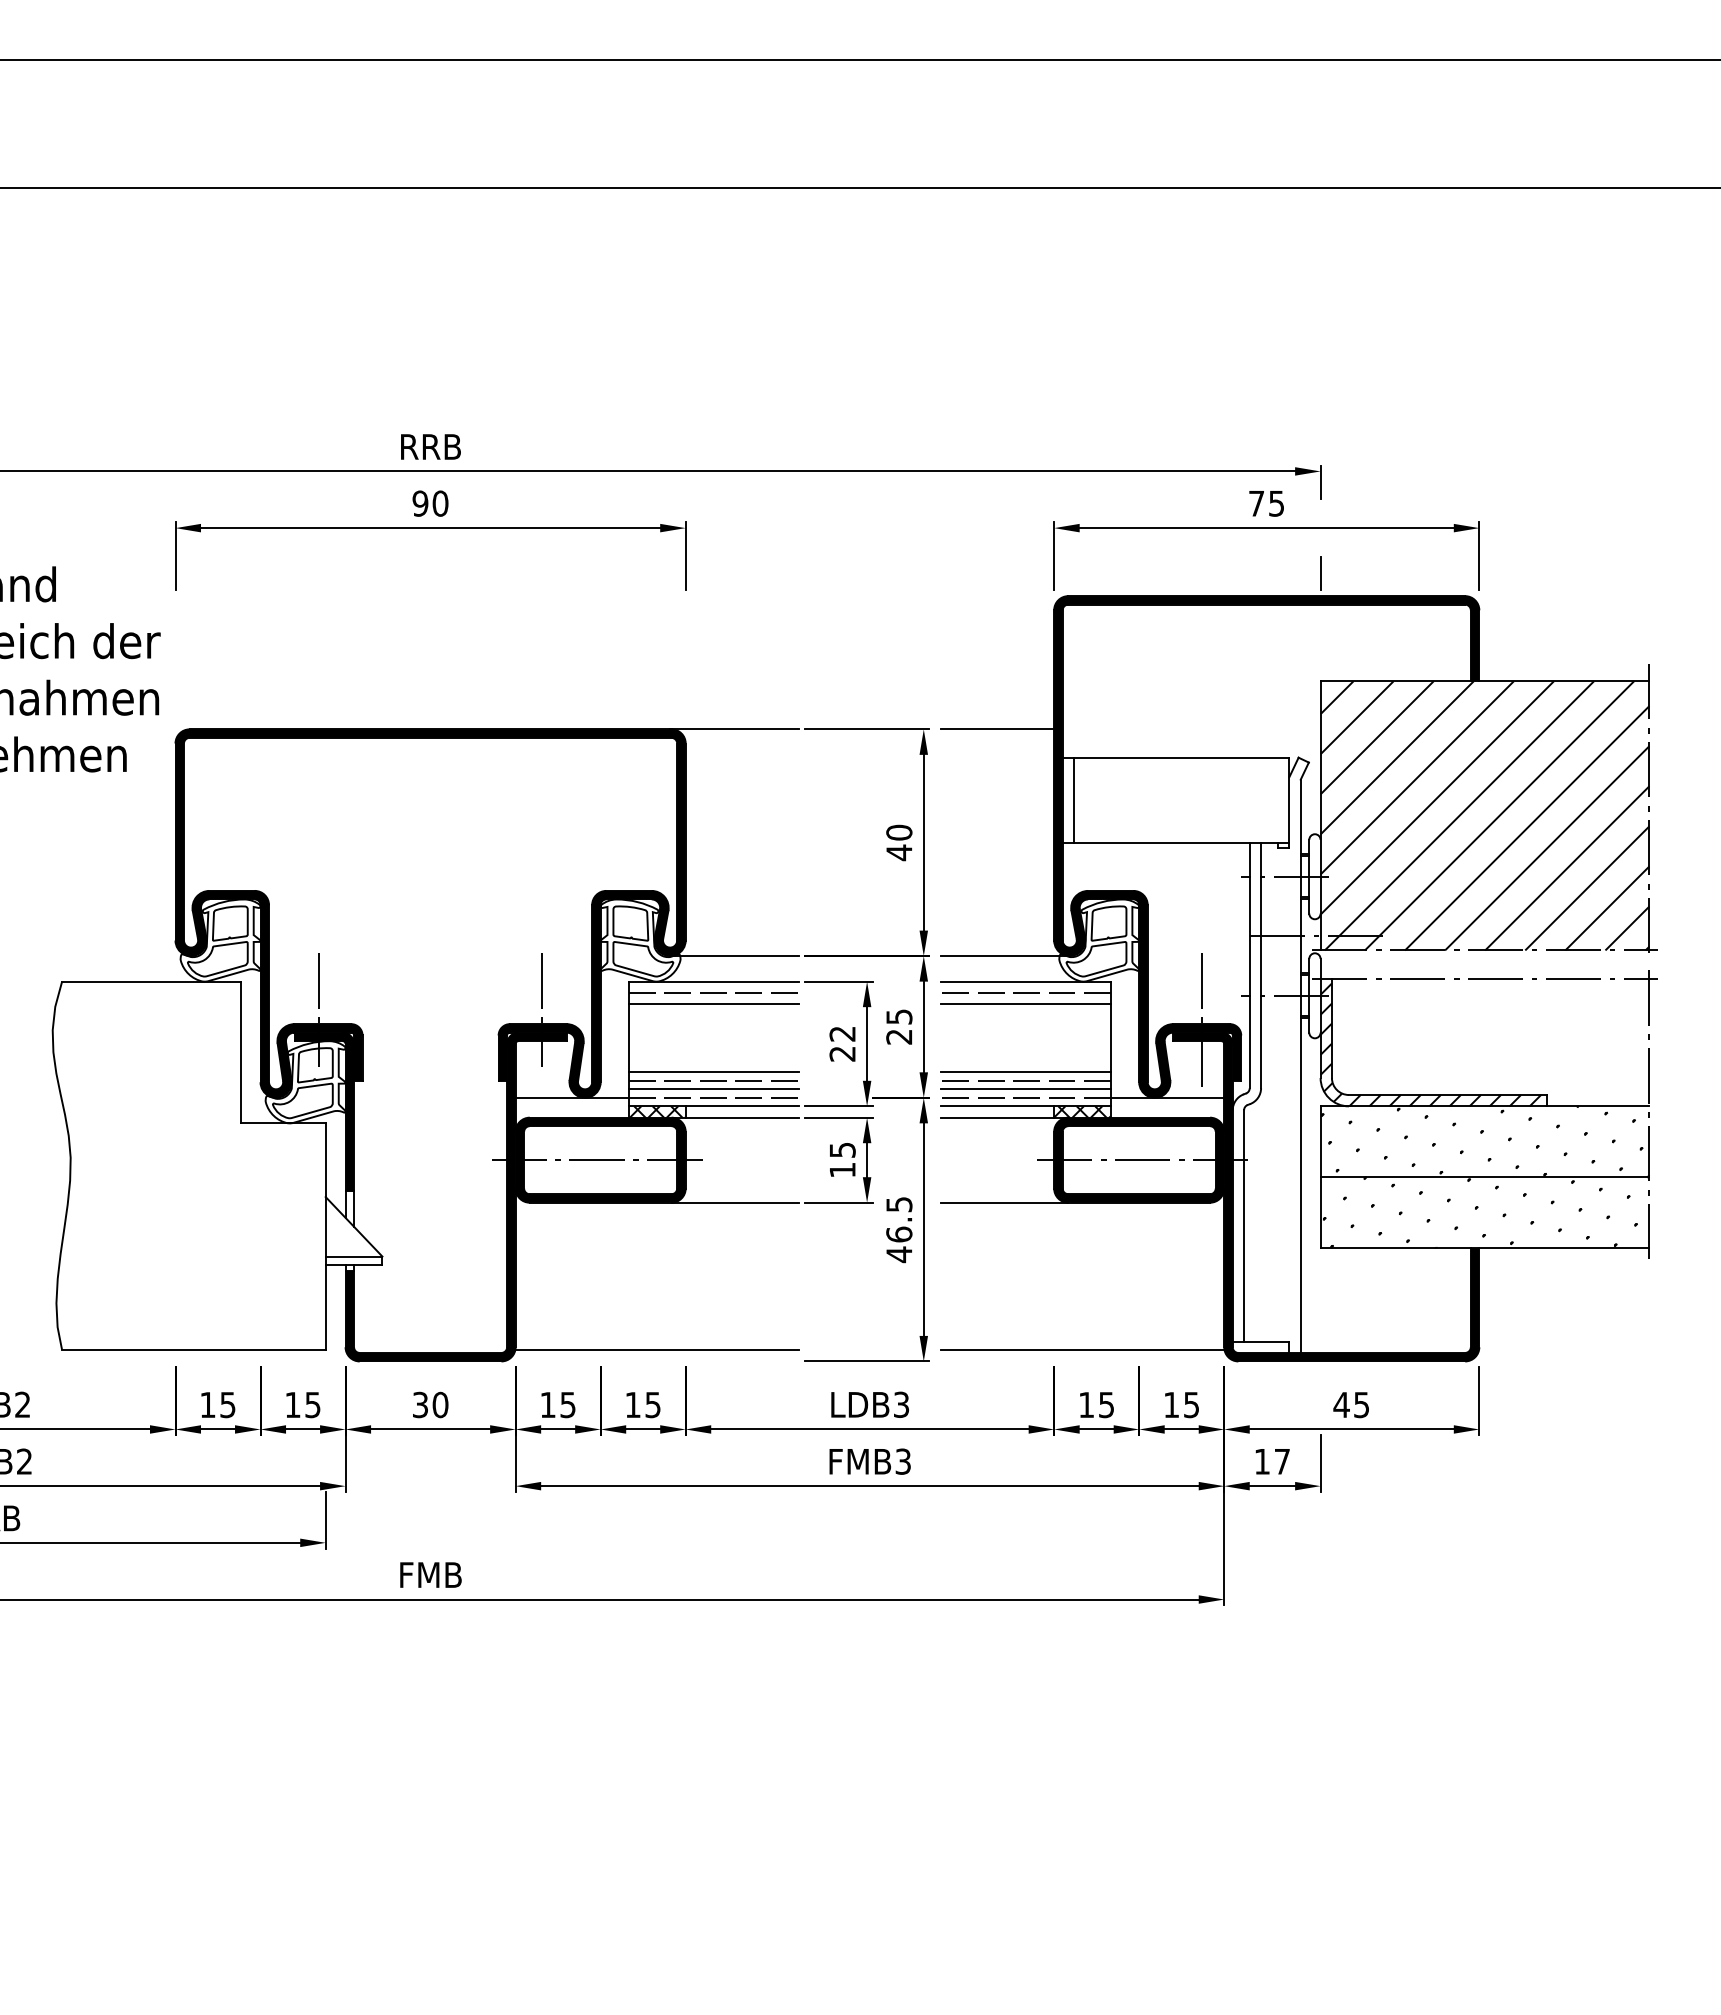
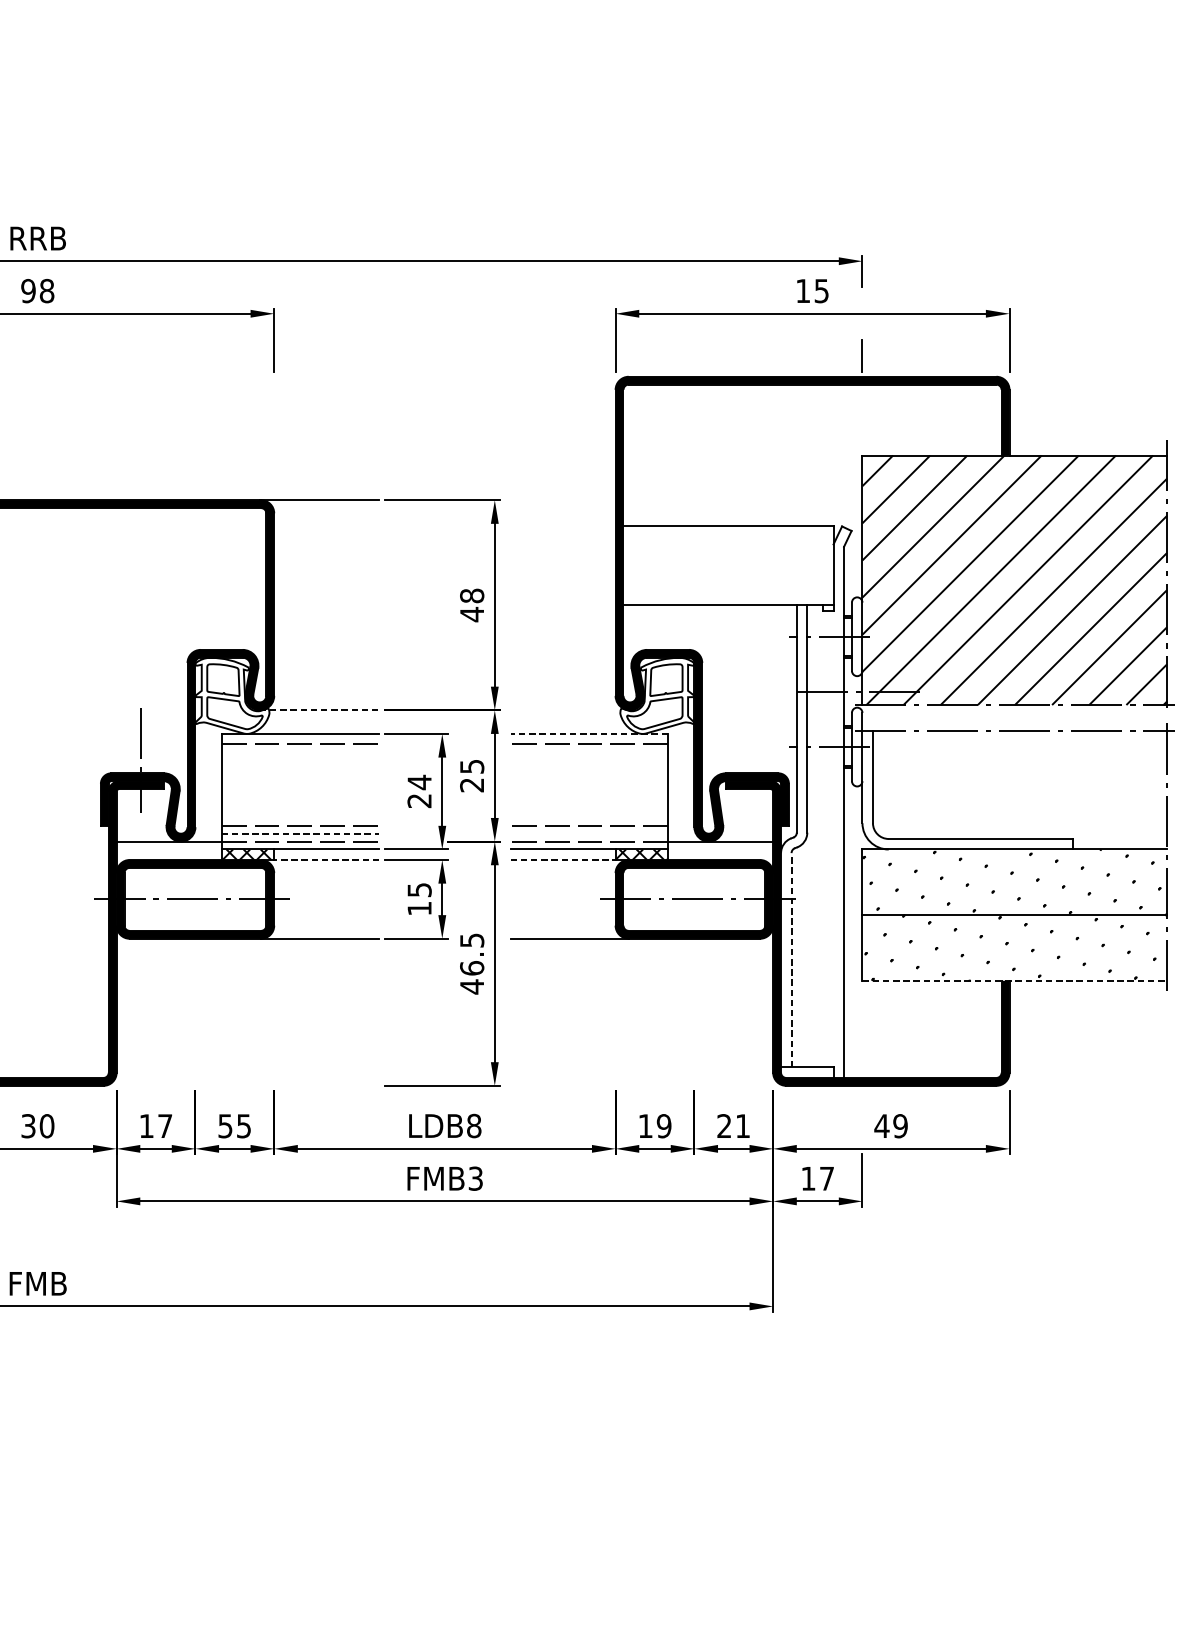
text: (440, 503) -> (47, 290), 90 -> 98
text: (1256, 503) -> (803, 290), 75 -> 15
line: (997, 729) -> (563, 500), removed
line: (1074, 799) -> (634, 565), removed
text: (899, 832) -> (472, 595), 40 -> 48
line: (735, 956) -> (320, 710), solid -> dashed
line: (1004, 956) -> (569, 710), removed
line: (1025, 981) -> (589, 733), solid -> dashed
line: (714, 1004) -> (300, 755), removed
line: (1025, 1004) -> (589, 755), removed
line: (1201, 1024) -> (752, 773), removed
text: (842, 1033) -> (419, 781), 22 -> 24
hatch: (1430, 1044) -> (964, 792), removed
line: (714, 1072) -> (300, 818), removed
line: (1025, 1072) -> (589, 818), removed
line: (714, 1089) -> (300, 833), solid -> dashed
line: (1025, 1089) -> (589, 833), removed
line: (742, 1117) -> (326, 859), solid -> dashed
line: (997, 1117) -> (563, 859), solid -> dashed
line: (1244, 1225) -> (791, 959), solid -> dashed
line: (1485, 1248) -> (1015, 981), solid -> dashed
line: (657, 1350) -> (248, 1075), removed
line: (1082, 1350) -> (641, 1075), removed
text: (901, 1404) -> (474, 1125), LDB3 -> LDB8
text: (1106, 1404) -> (664, 1125), 15 -> 19
text: (1181, 1404) -> (733, 1125), 15 -> 21
text: (1361, 1404) -> (900, 1125), 45 -> 49
text: (567, 1405) -> (164, 1126), 15 -> 17
text: (632, 1405) -> (224, 1126), 15 -> 55

